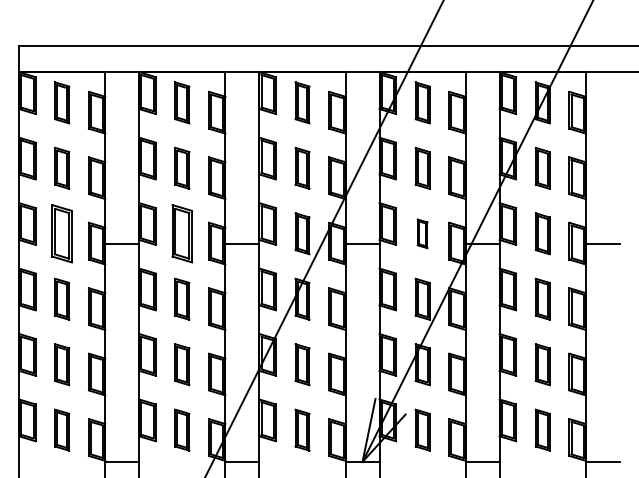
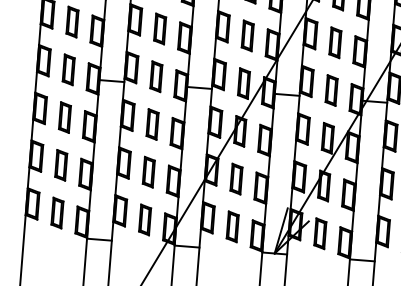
part: (62, 233) -> (68, 69), size x0.71
part: (182, 233) -> (156, 76), size x0.71
part: (422, 233) -> (331, 90), size x1.43

